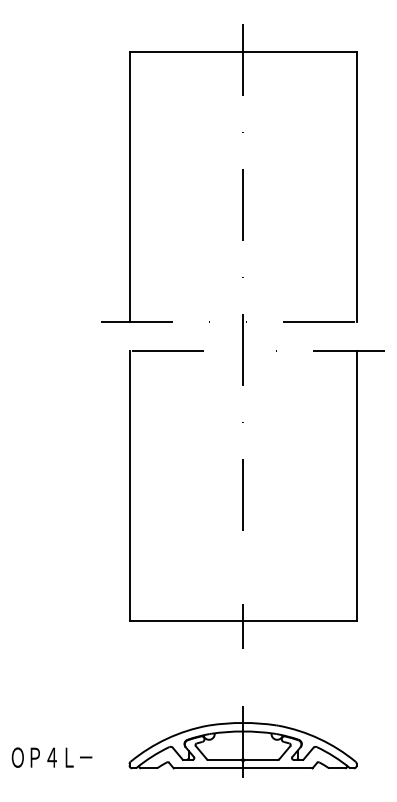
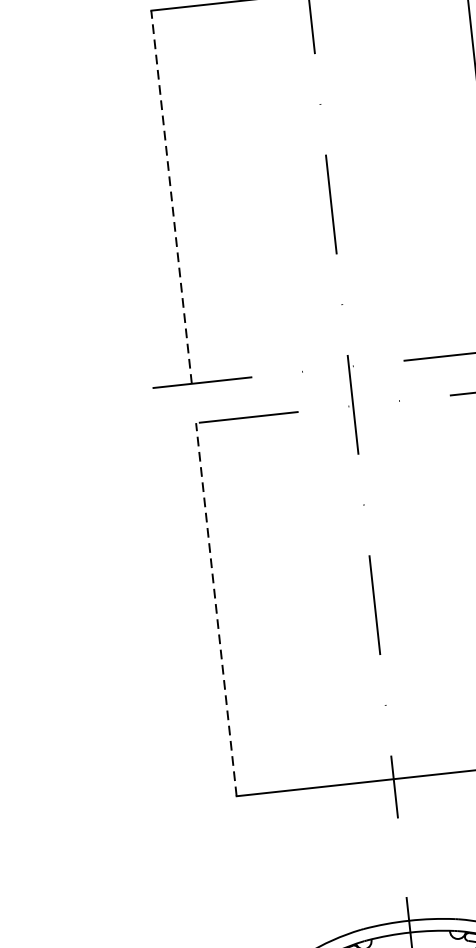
line: (129, 187) -> (171, 197), solid -> dashed
line: (129, 485) -> (216, 609), solid -> dashed

